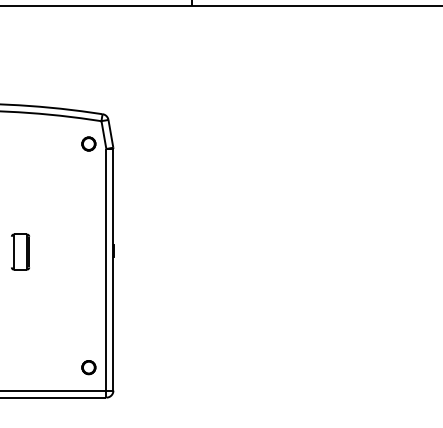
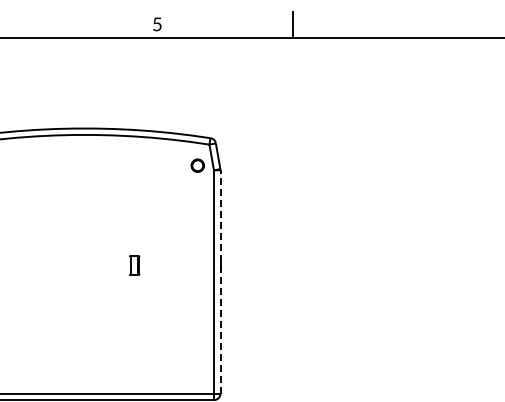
part: (20, 251) -> (134, 265), size x0.6
line: (113, 269) -> (220, 281), solid -> dashed
circle: (88, 367) -> (197, 372), removed

